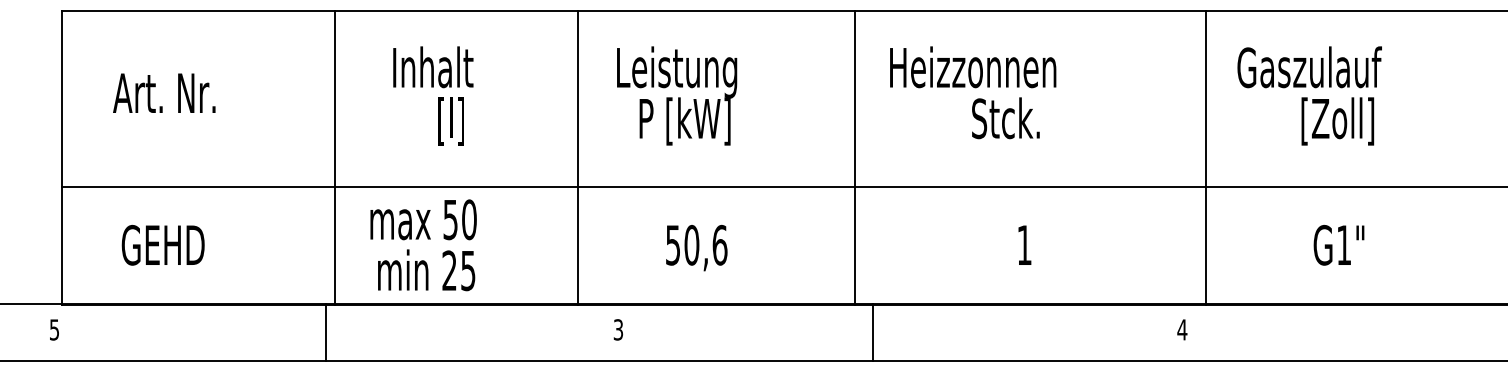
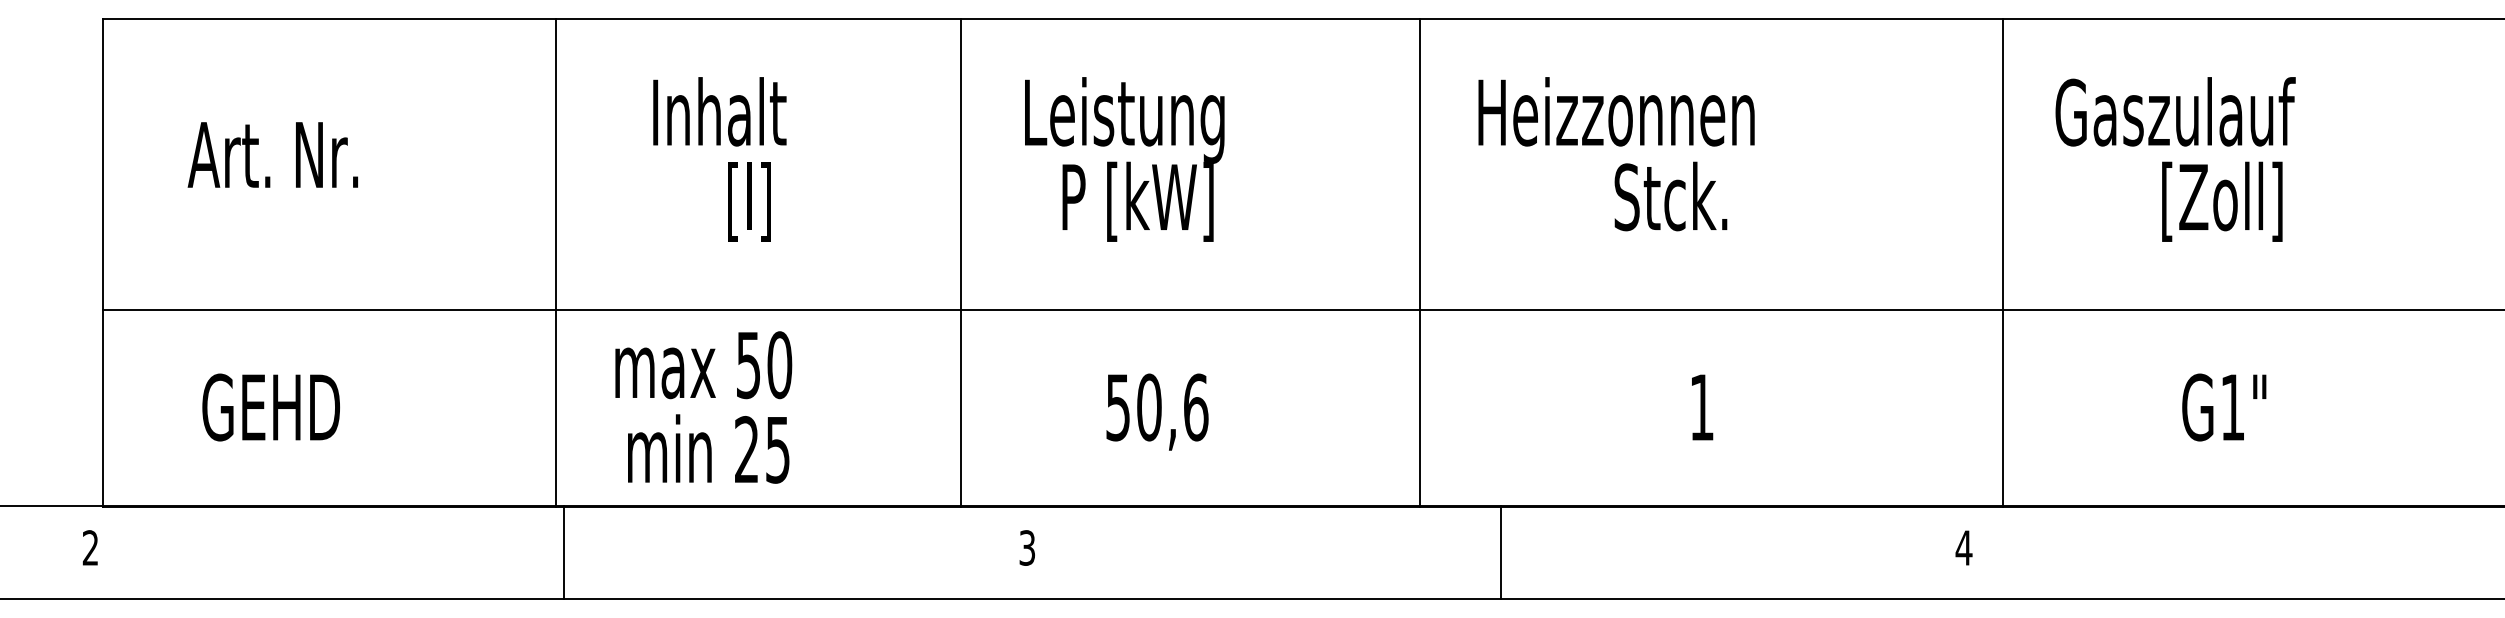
text: (54, 329) -> (90, 547), 5 -> 2
line: (325, 332) -> (563, 552), moved
line: (872, 332) -> (1500, 552), moved

